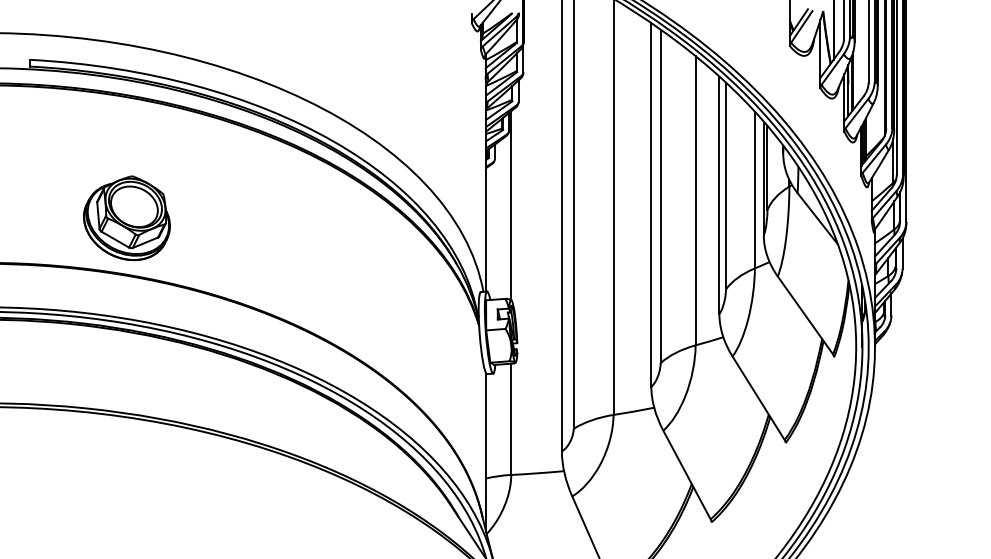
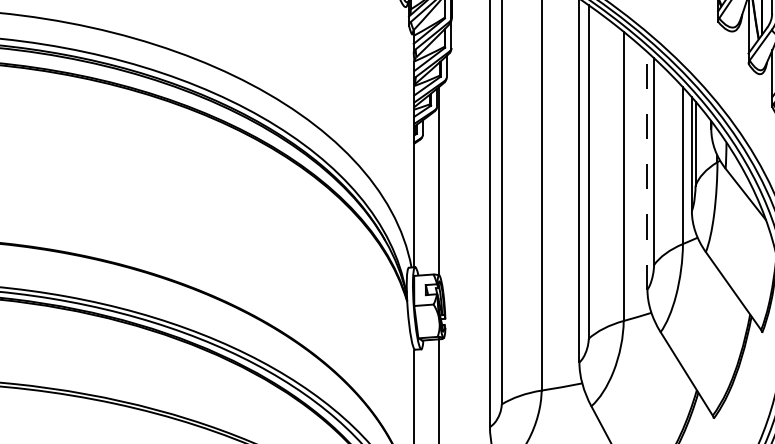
line: (719, 195) -> (647, 171), solid -> dashed
part: (126, 218) -> (54, 194), removed

